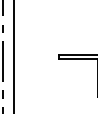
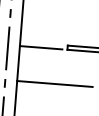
line: (34, 58) -> (41, 47), added
line: (49, 91) -> (54, 84), added

